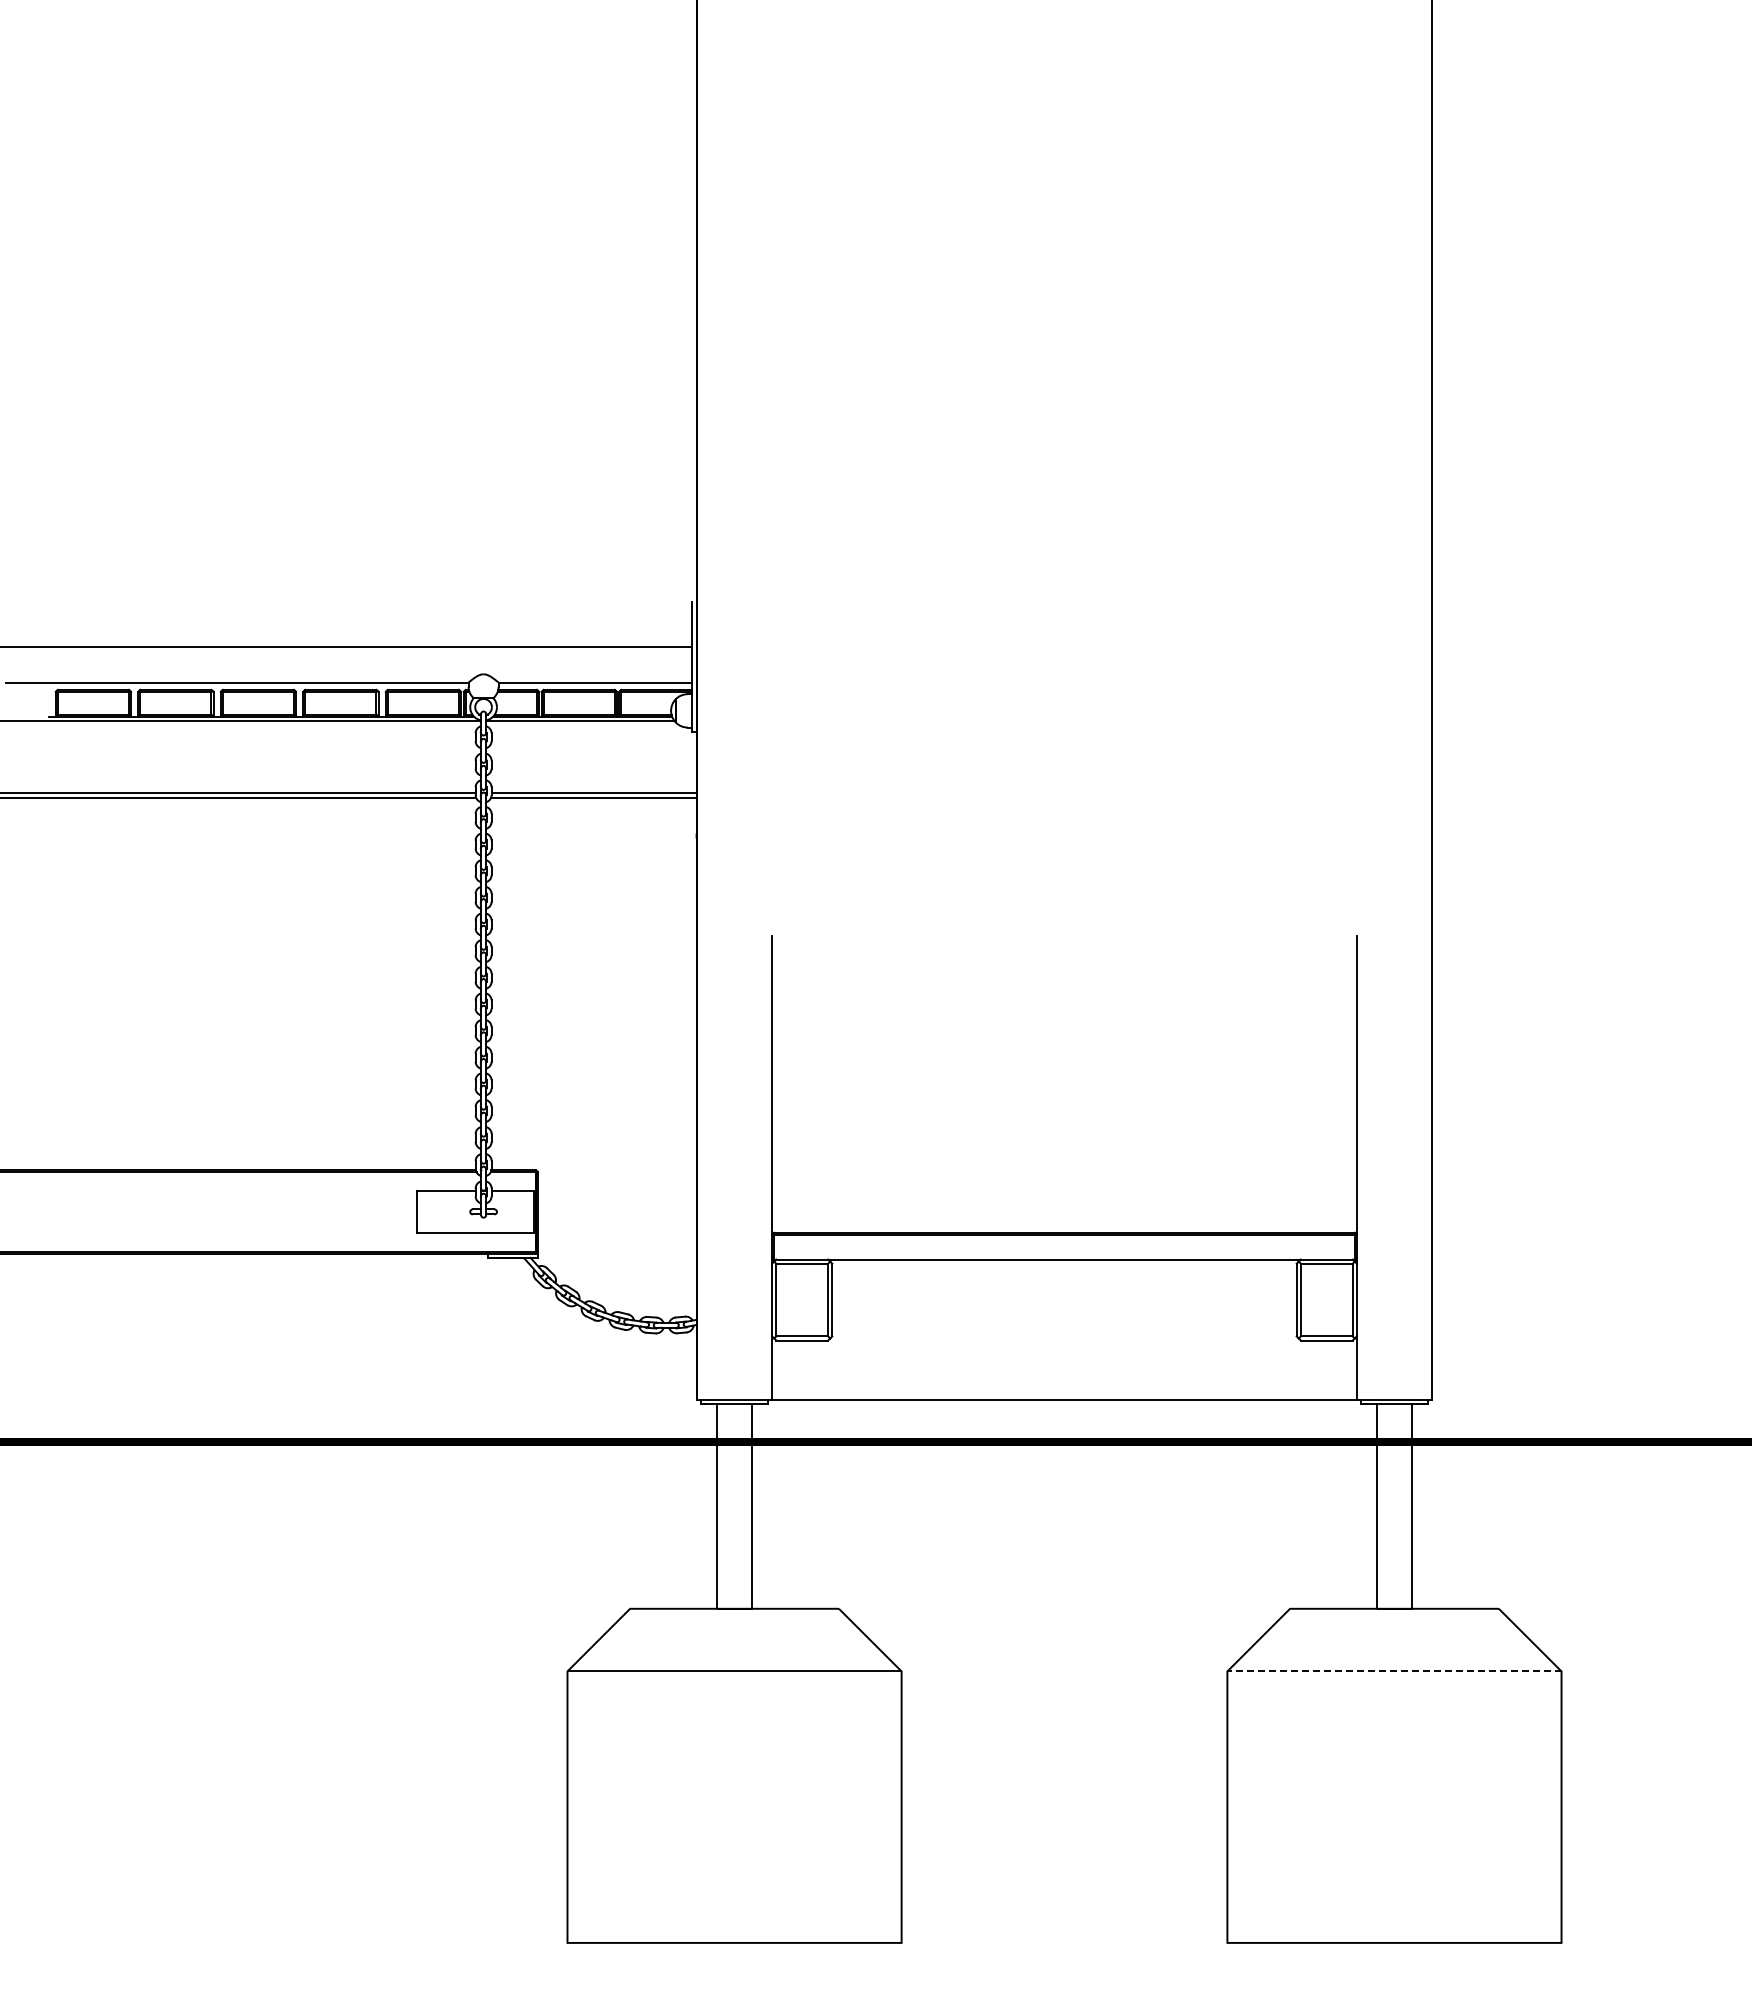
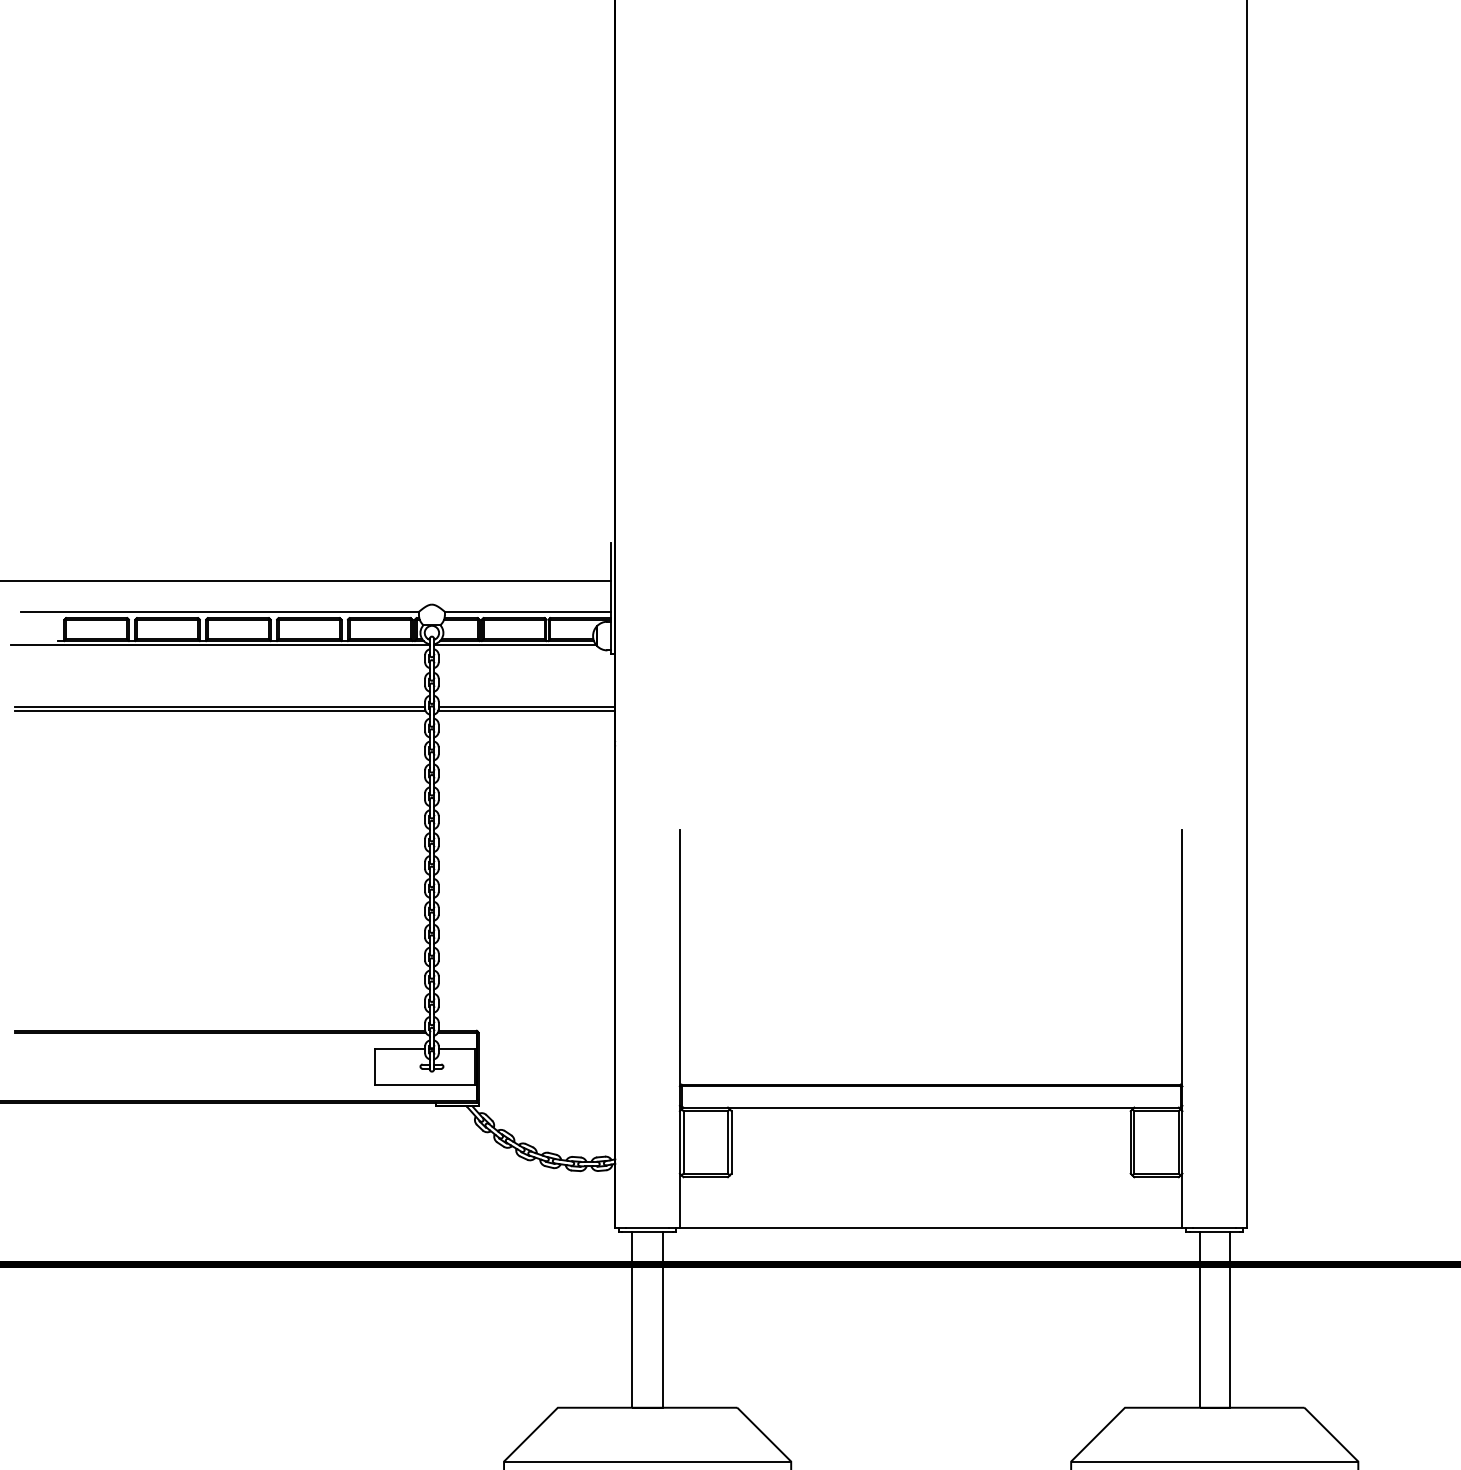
line: (1393, 1671) -> (1213, 1461), dashed -> solid

